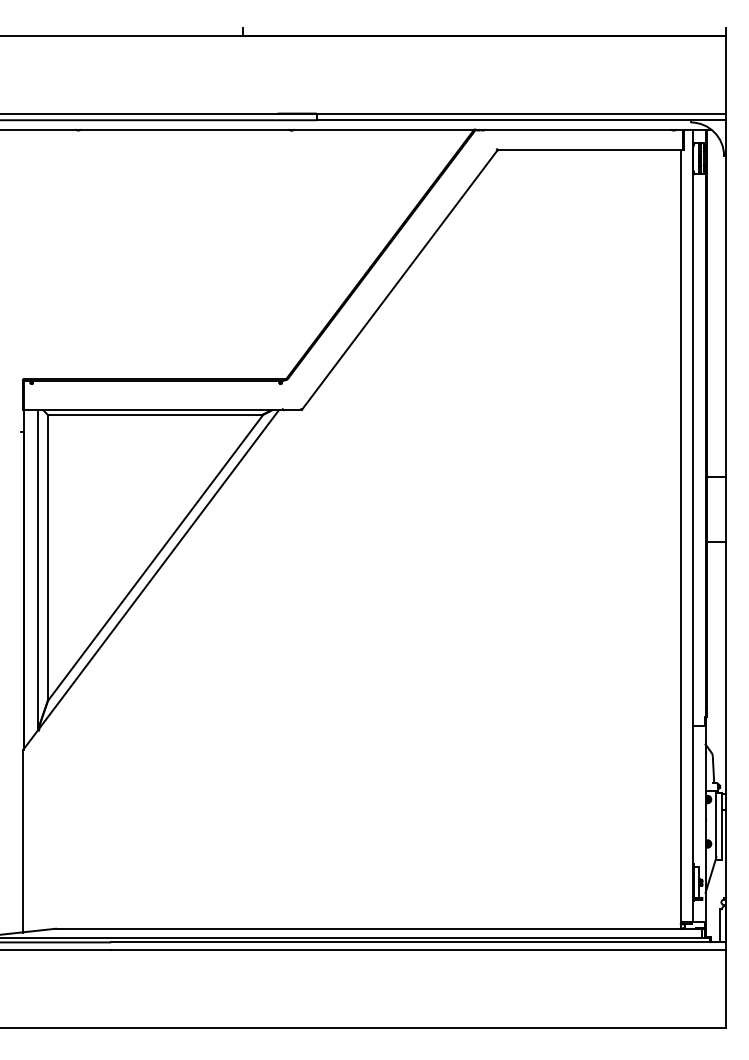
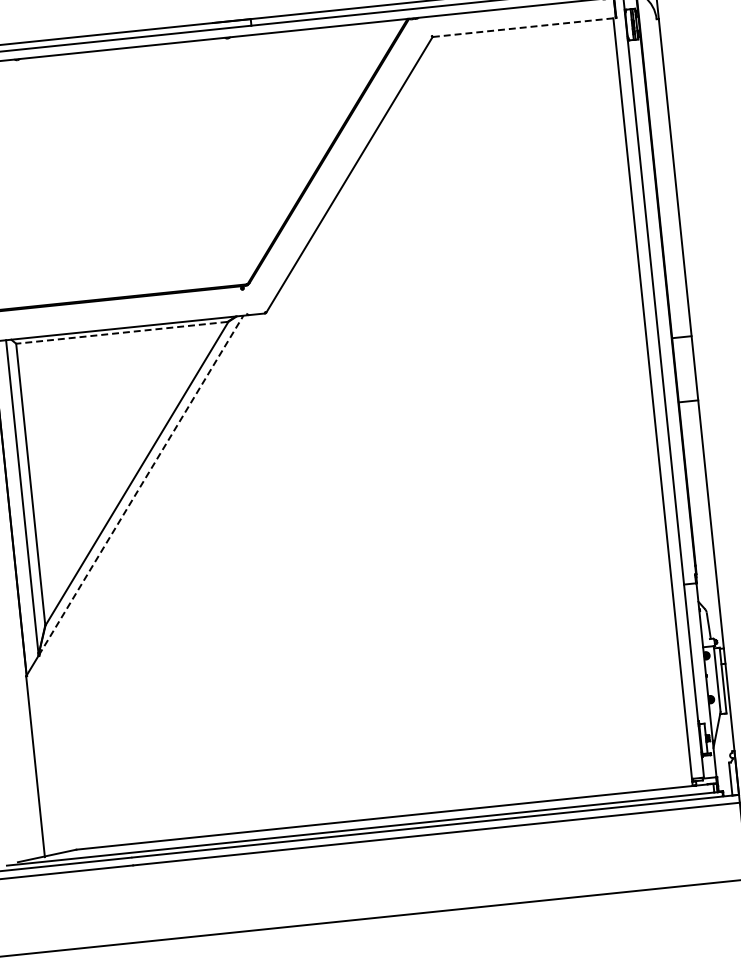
line: (590, 150) -> (524, 27), solid -> dashed
line: (154, 414) -> (121, 332), solid -> dashed
line: (158, 570) -> (141, 485), solid -> dashed

